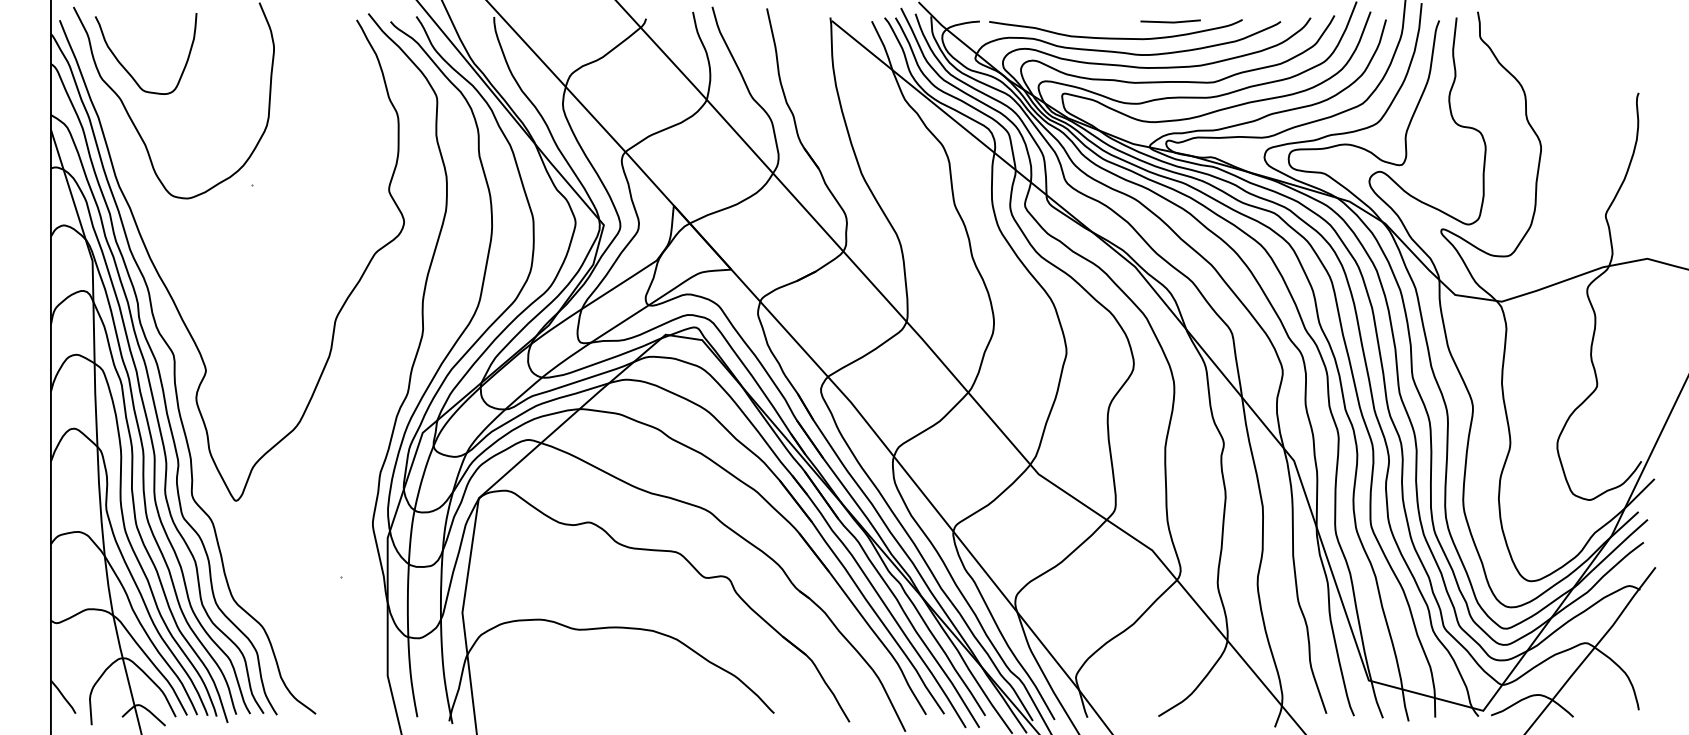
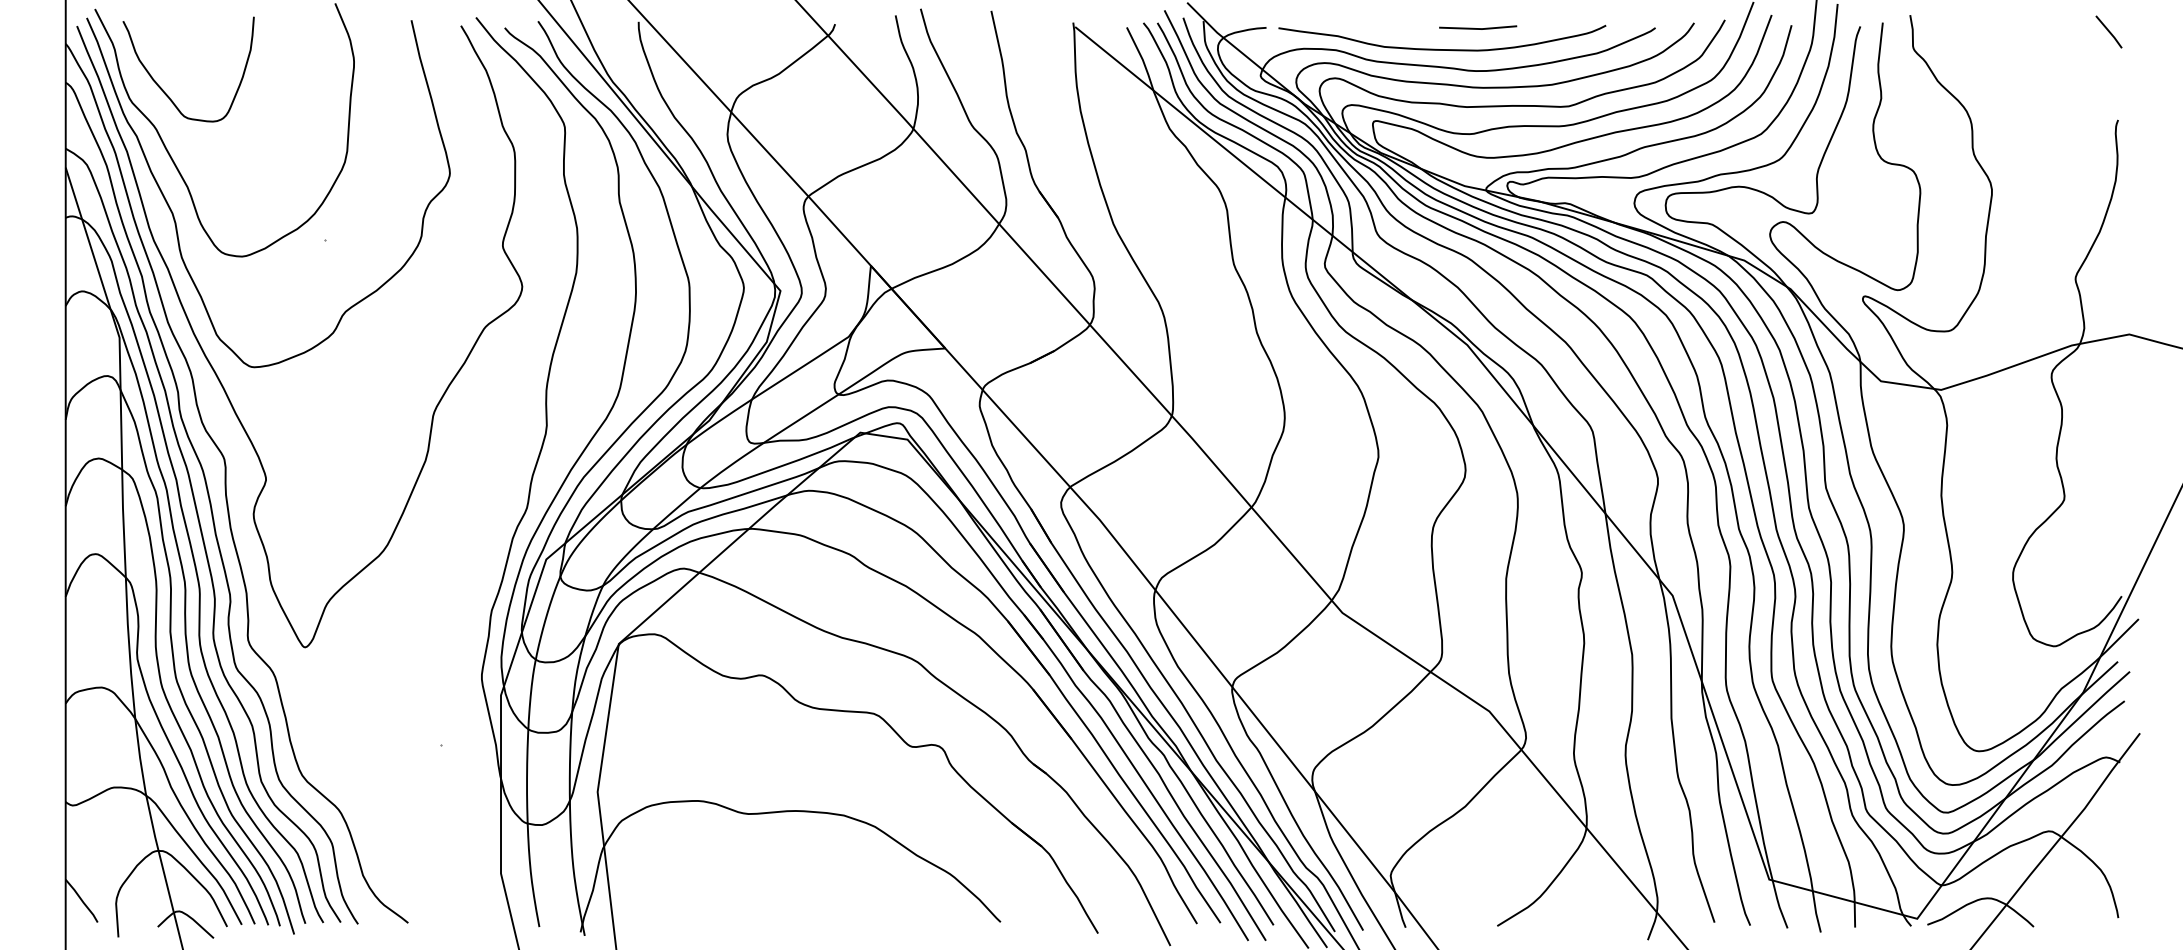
line: (1170, 22) -> (1478, 28), moved
line: (1631, 24) -> (2108, 31), added
curve: (136, 172) -> (176, 222), added

